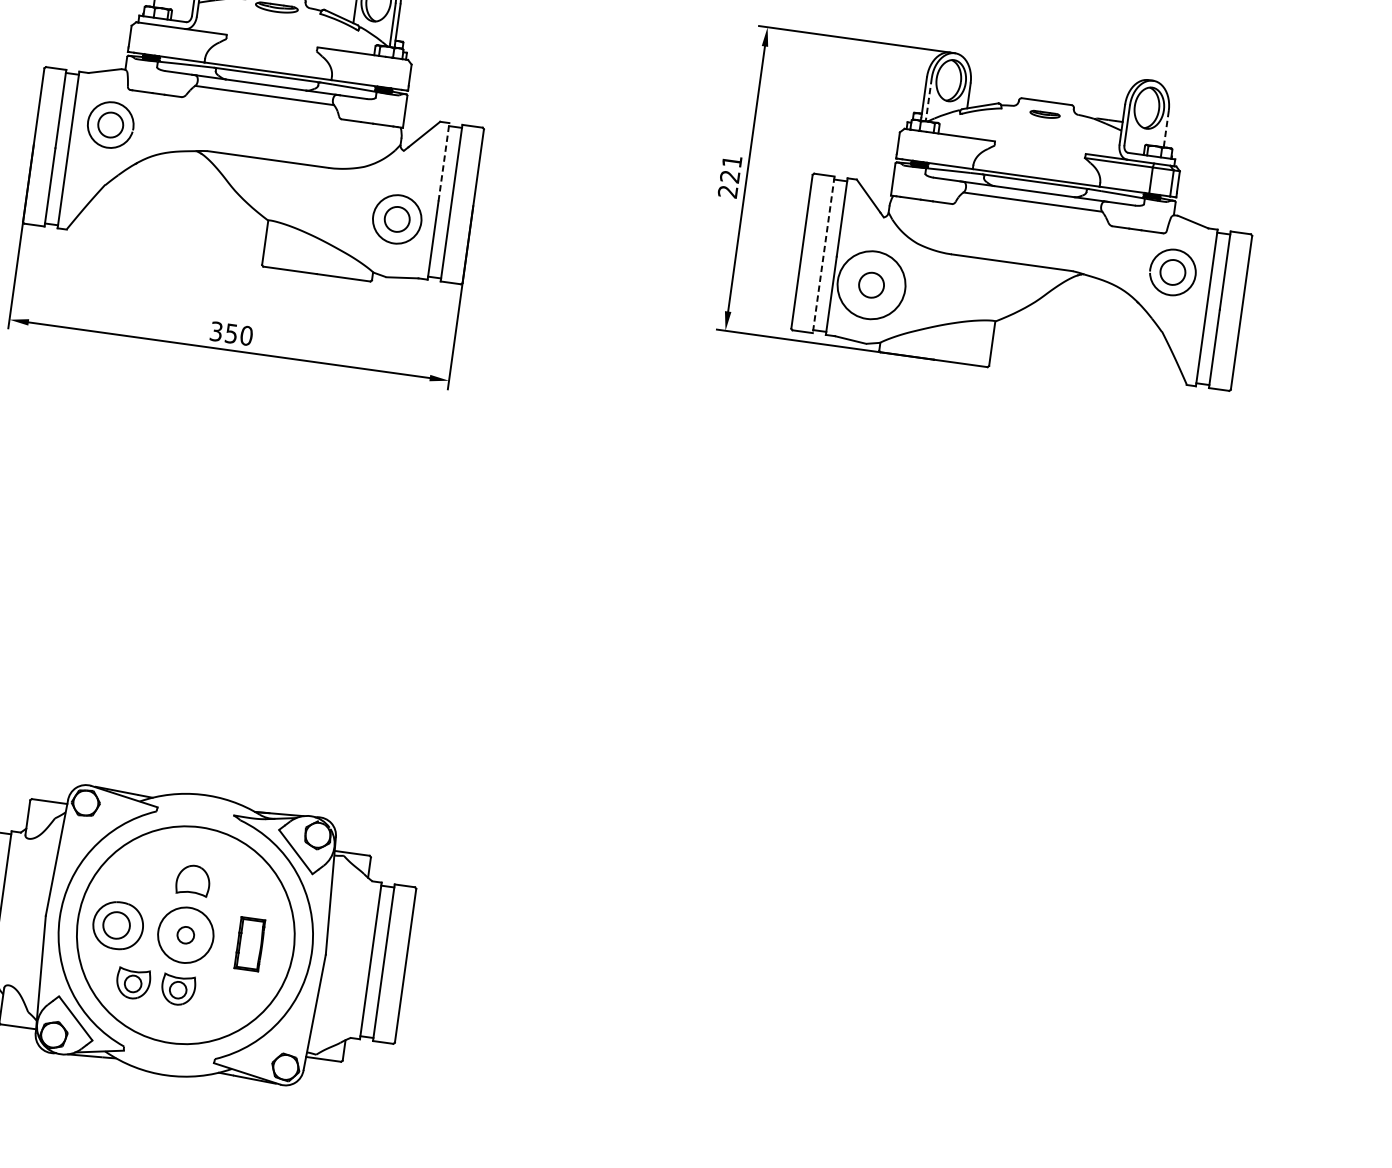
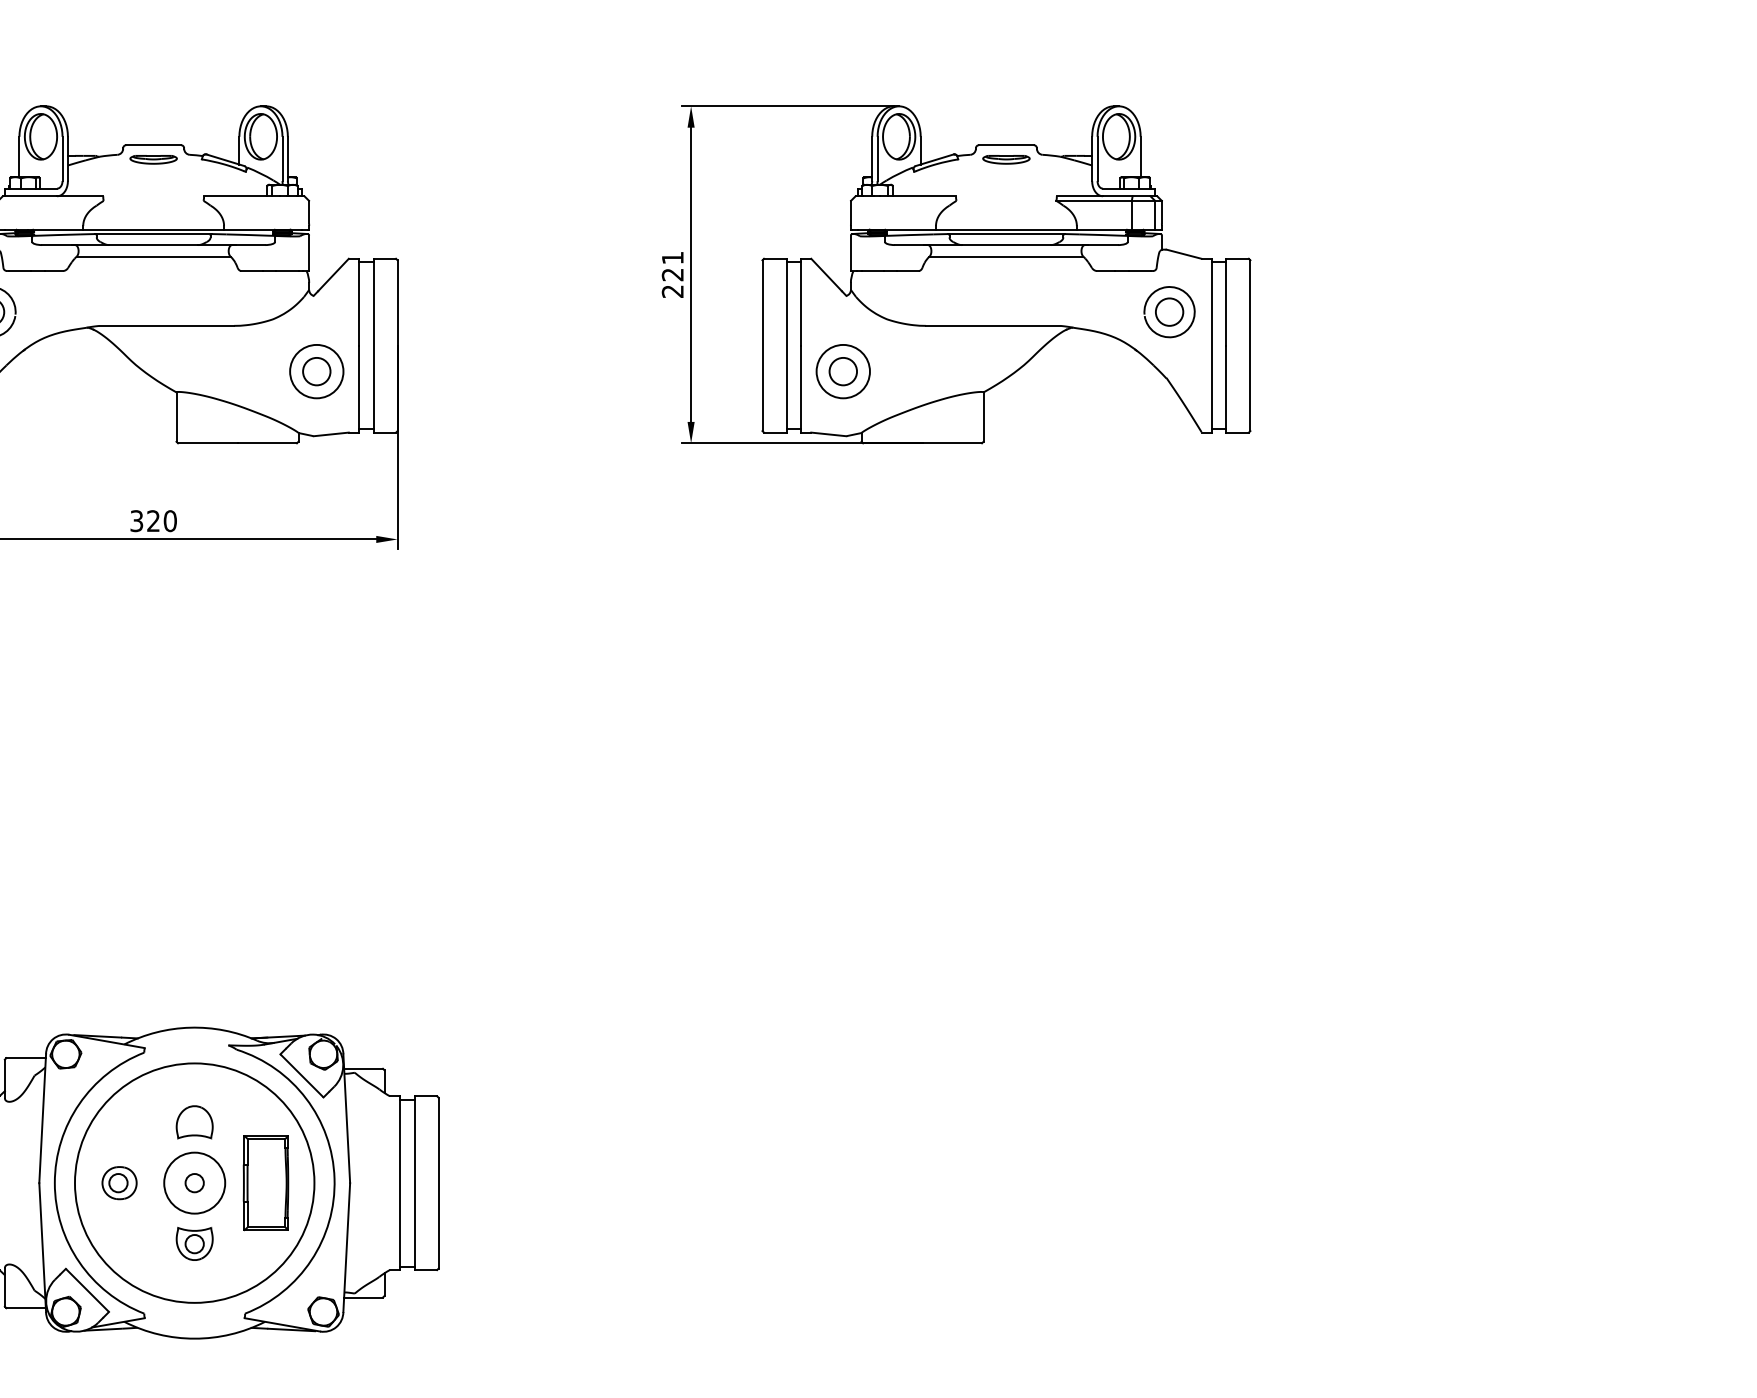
line: (928, 98) -> (877, 159), dashed -> solid
part: (1045, 114) -> (1006, 159), size x1.43
line: (1166, 129) -> (1140, 157), dashed -> solid
line: (444, 161) -> (359, 301), dashed -> solid
line: (823, 254) -> (786, 345), dashed -> solid
circle: (870, 285) -> (842, 371), size x0.71
text: (231, 334) -> (153, 521), 350 -> 320
part: (118, 926) -> (119, 1183), size x0.62
part: (249, 944) -> (265, 1183), size x1.67
part: (133, 983) -> (144, 1243), removed

